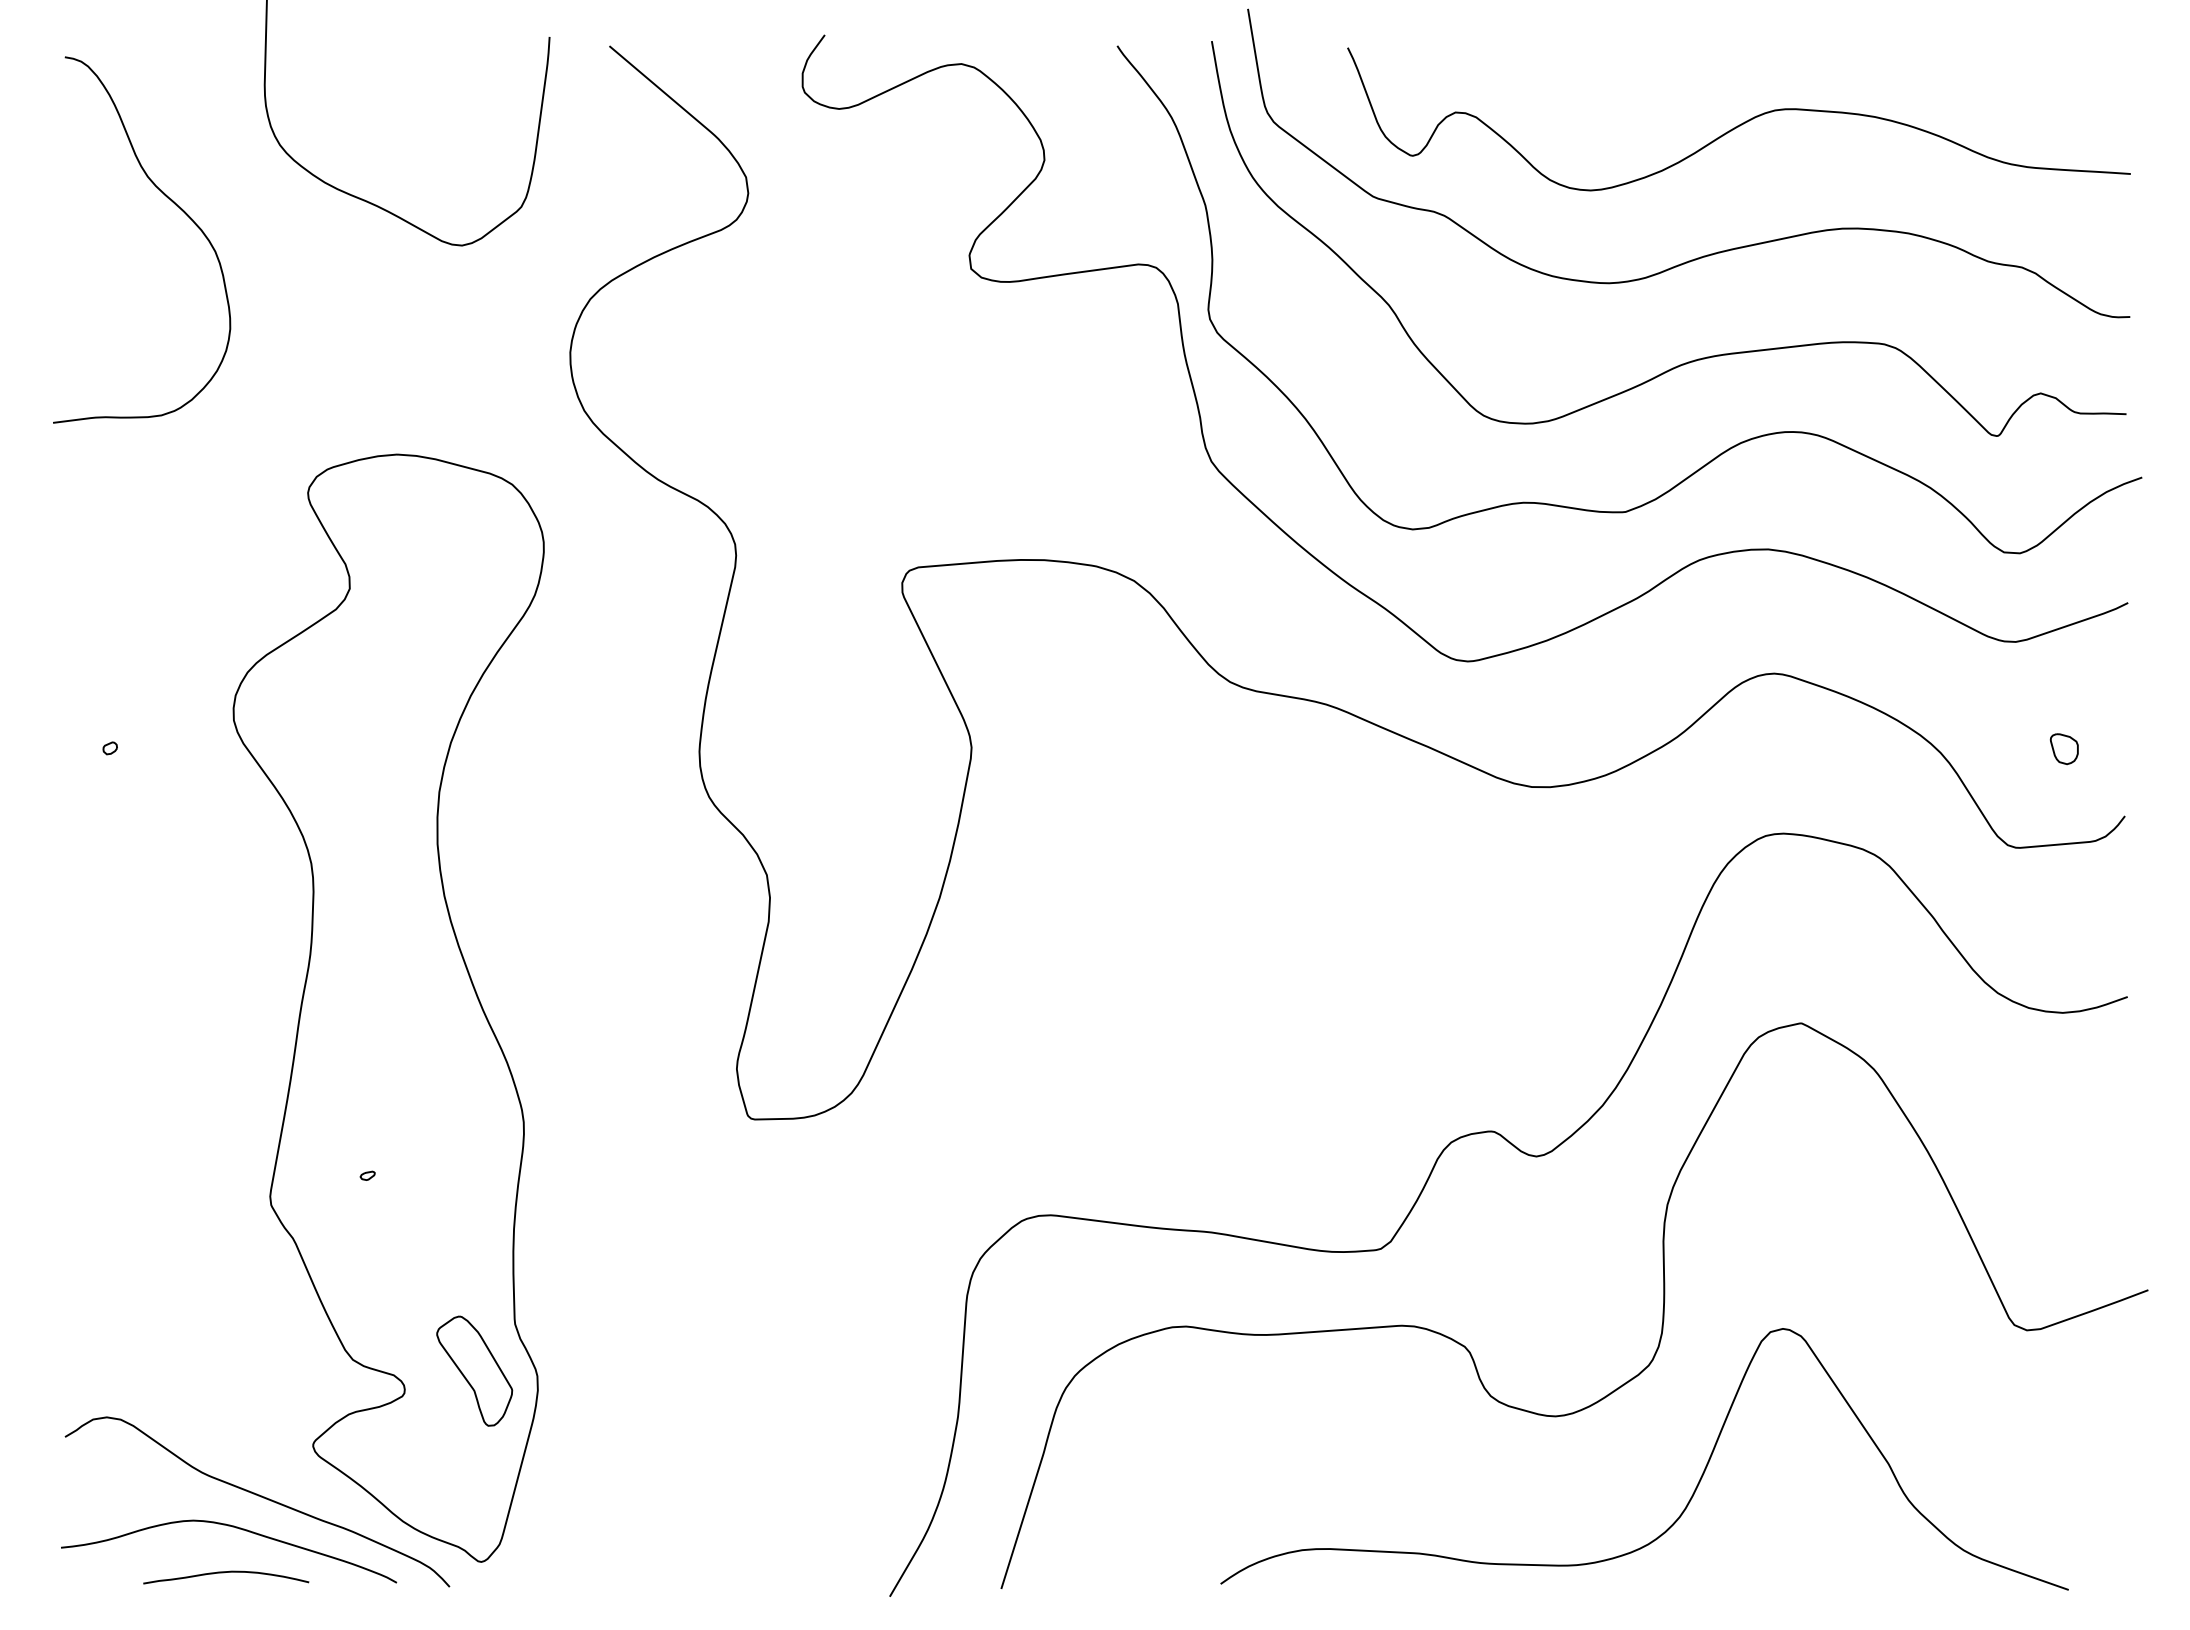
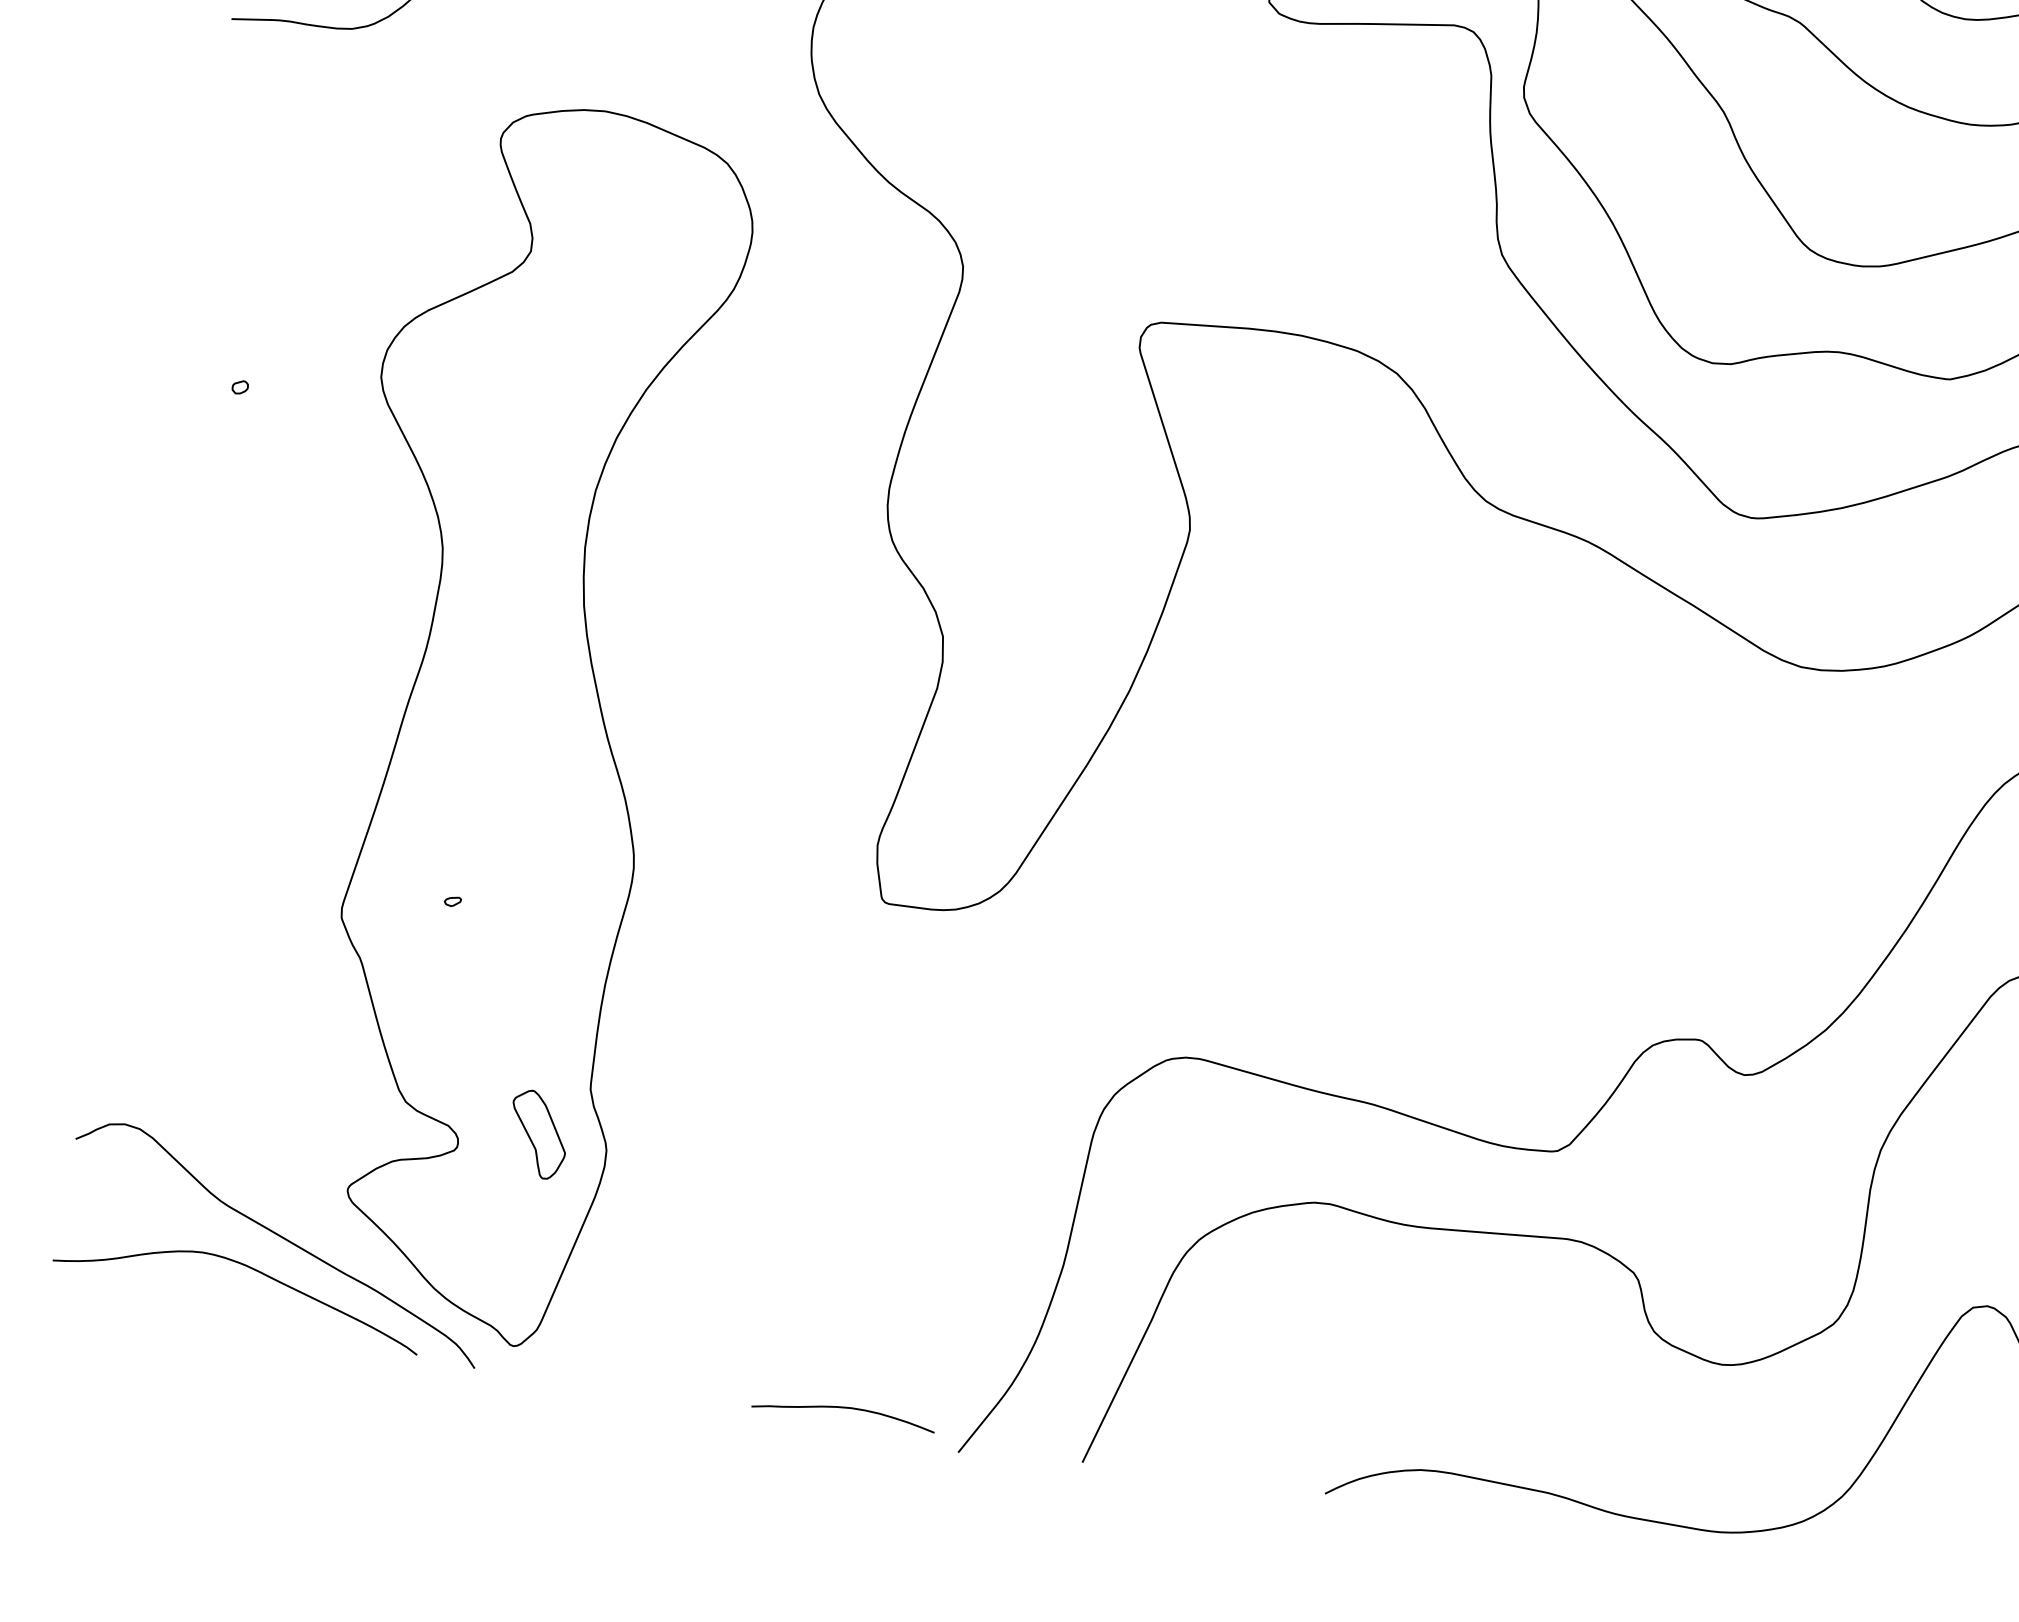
part: (474, 1370) -> (538, 1133), size x0.7
curve: (224, 1573) -> (842, 1408), moved

